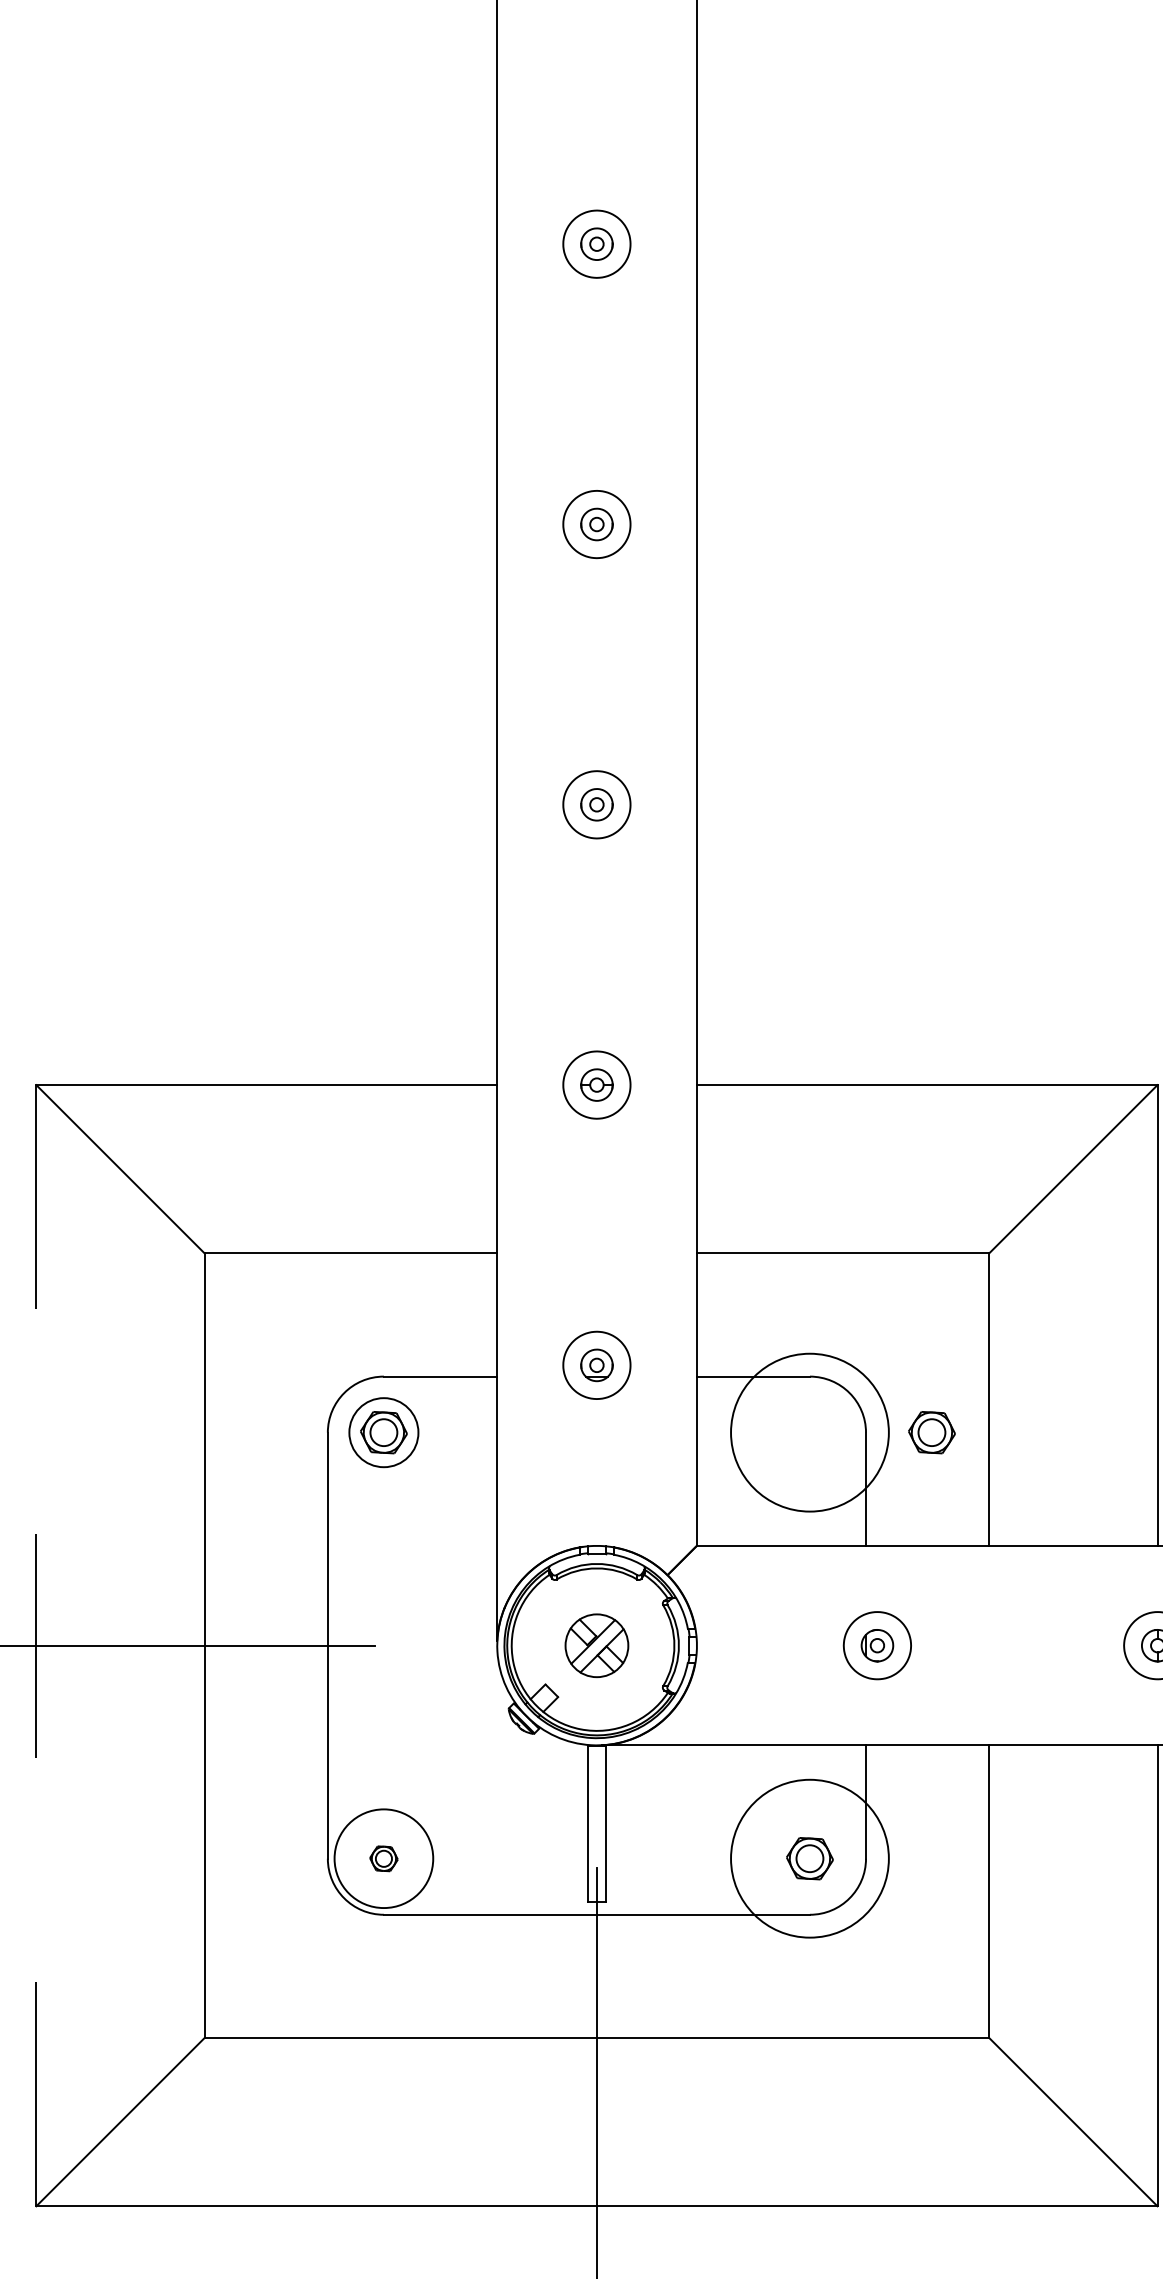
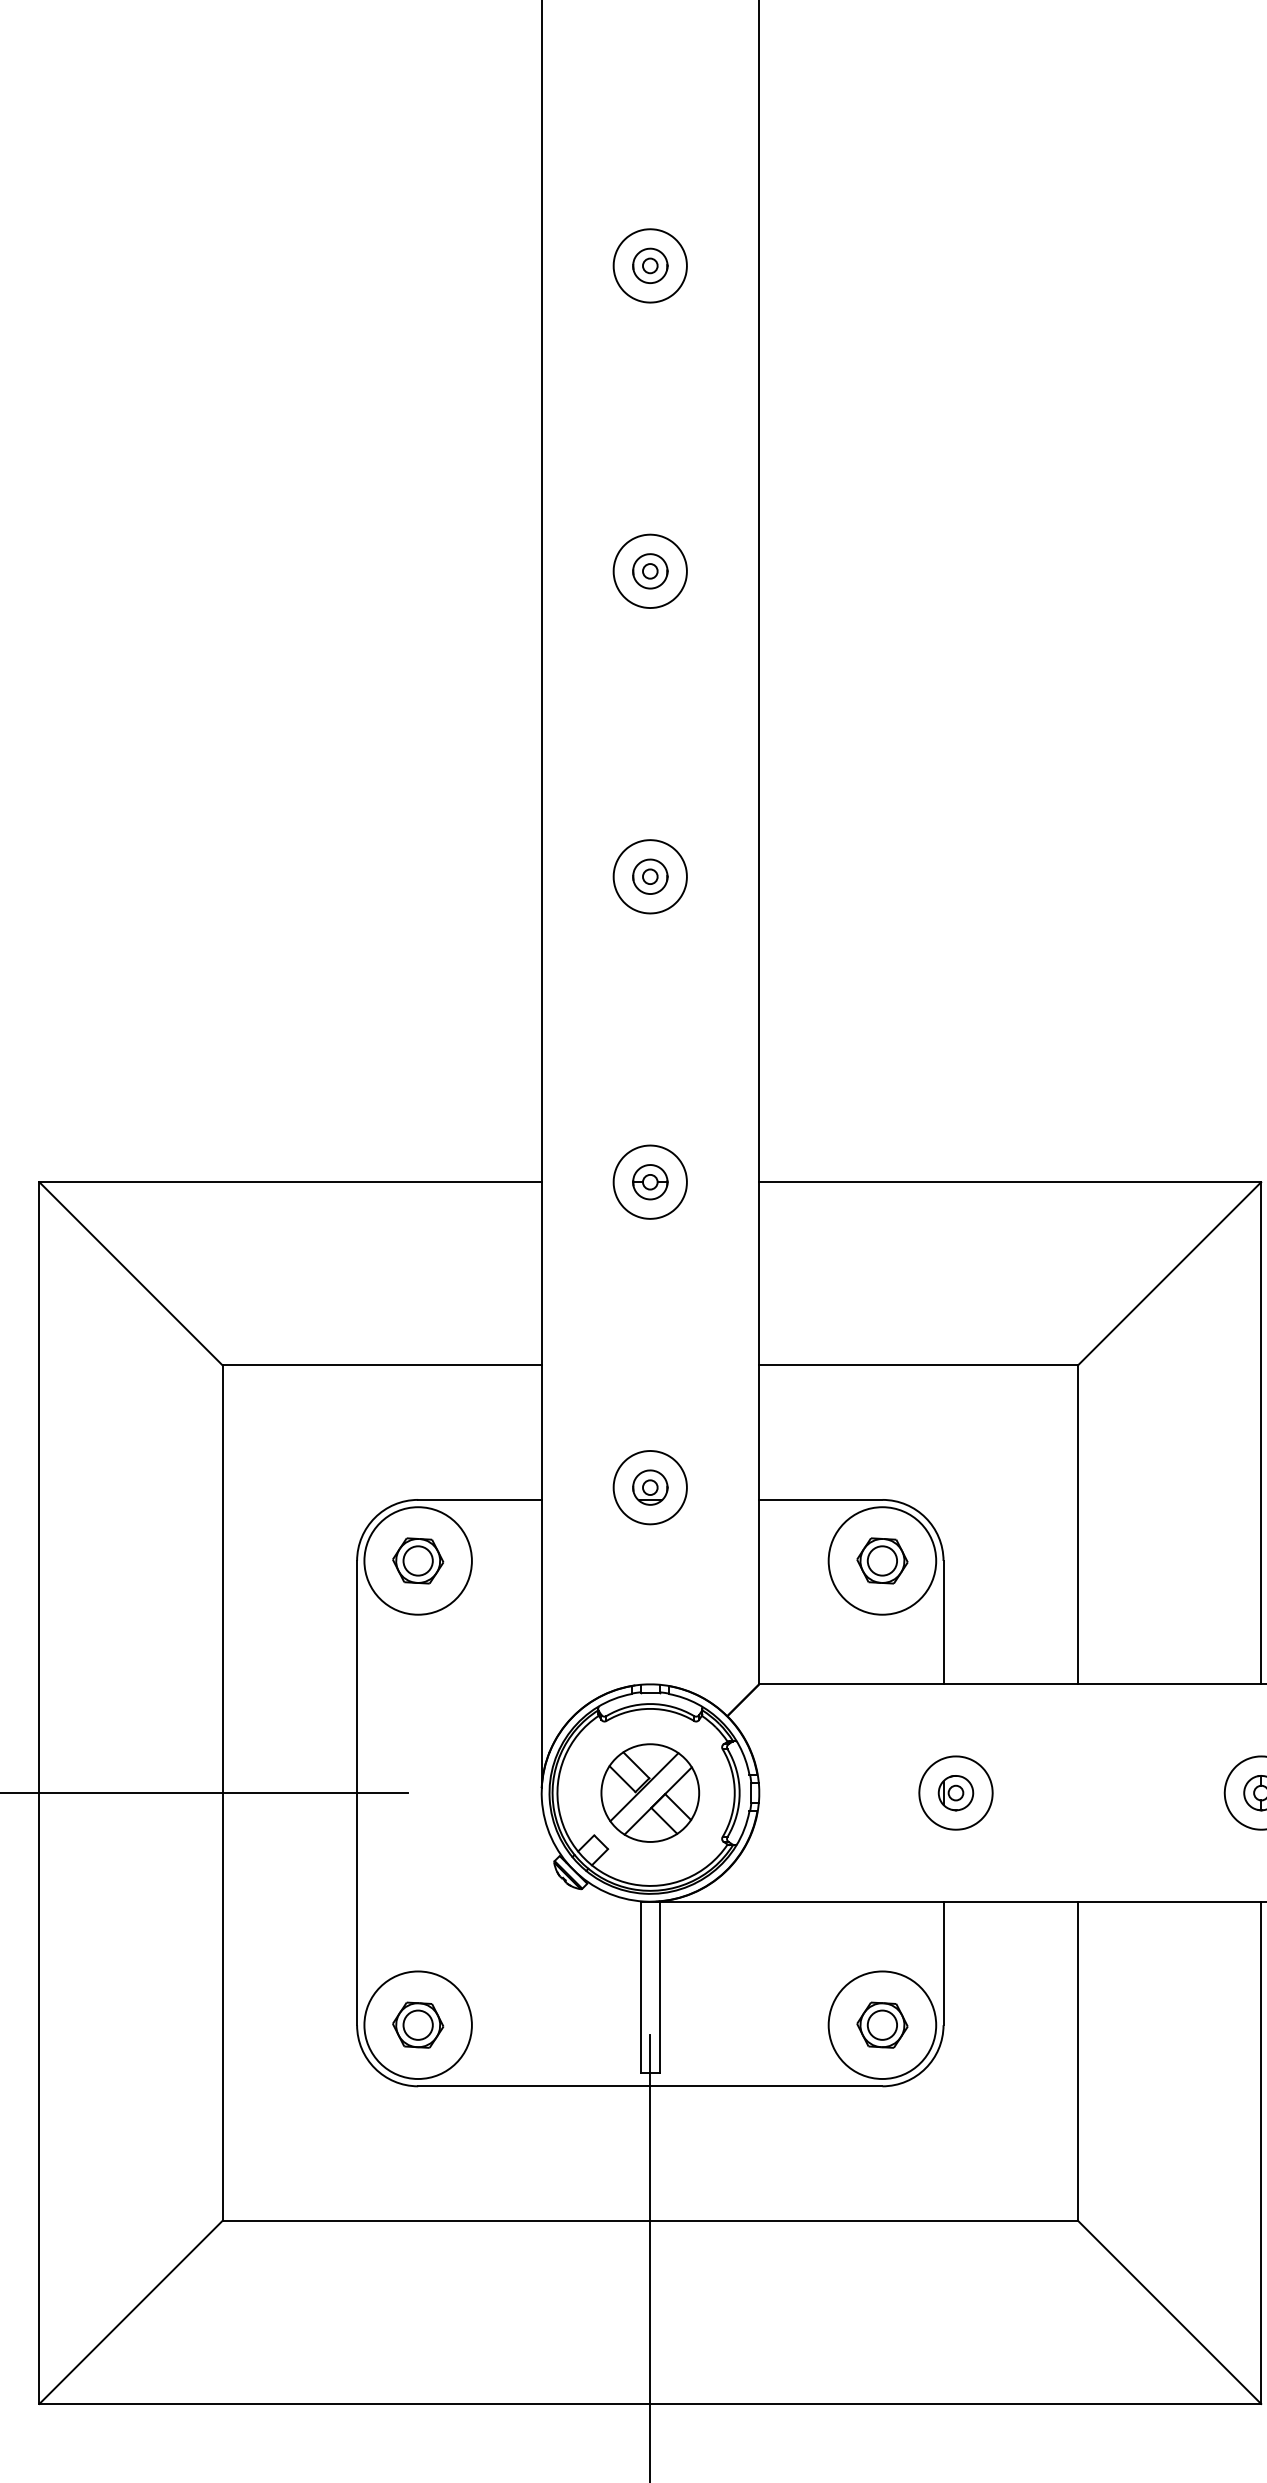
circle: (383, 1432) -> (417, 1560), size x1.43
circle: (809, 1432) -> (881, 1560), size x0.62
part: (931, 1432) -> (881, 1560), moved
line: (36, 1645) -> (39, 1792), dashed -> solid
part: (596, 1645) -> (649, 1792), size x1.43
part: (383, 1858) -> (417, 2024), size x1.67
circle: (809, 1858) -> (881, 2024), size x0.62

